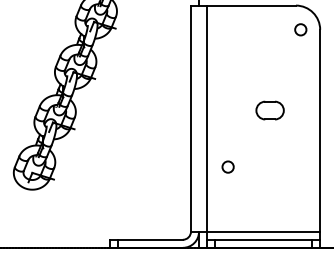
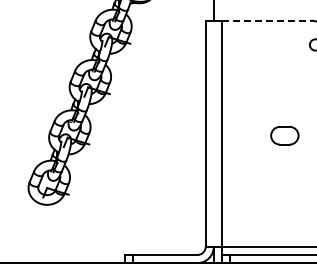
line: (252, 5) -> (267, 20), solid -> dashed
part: (269, 110) -> (284, 135), moved
circle: (227, 166) -> (242, 181), removed

